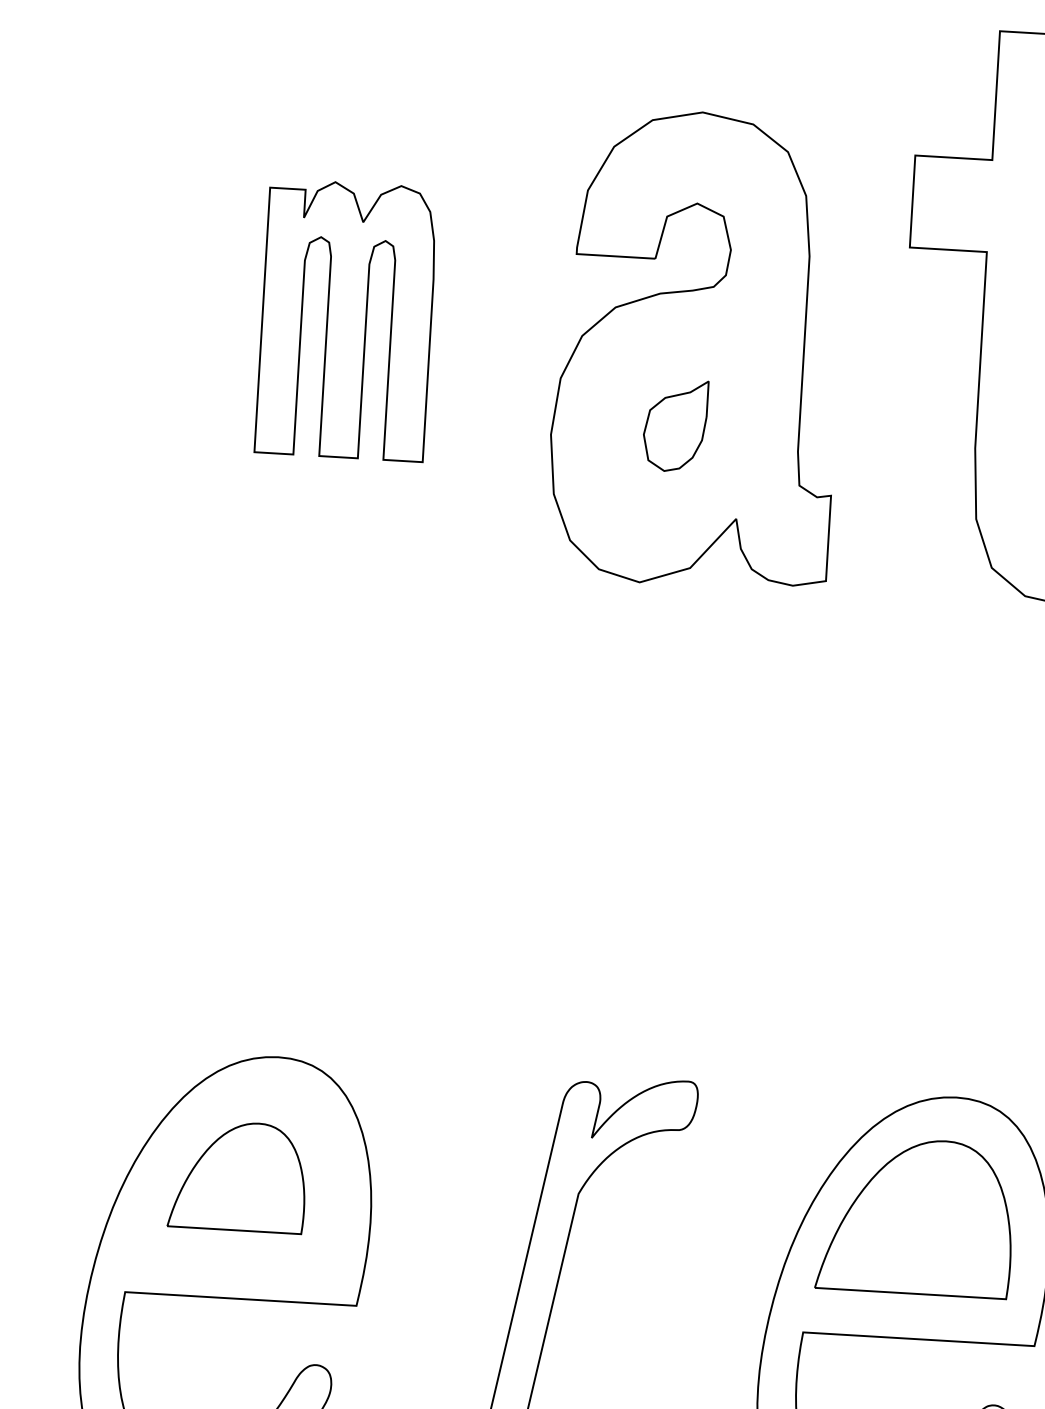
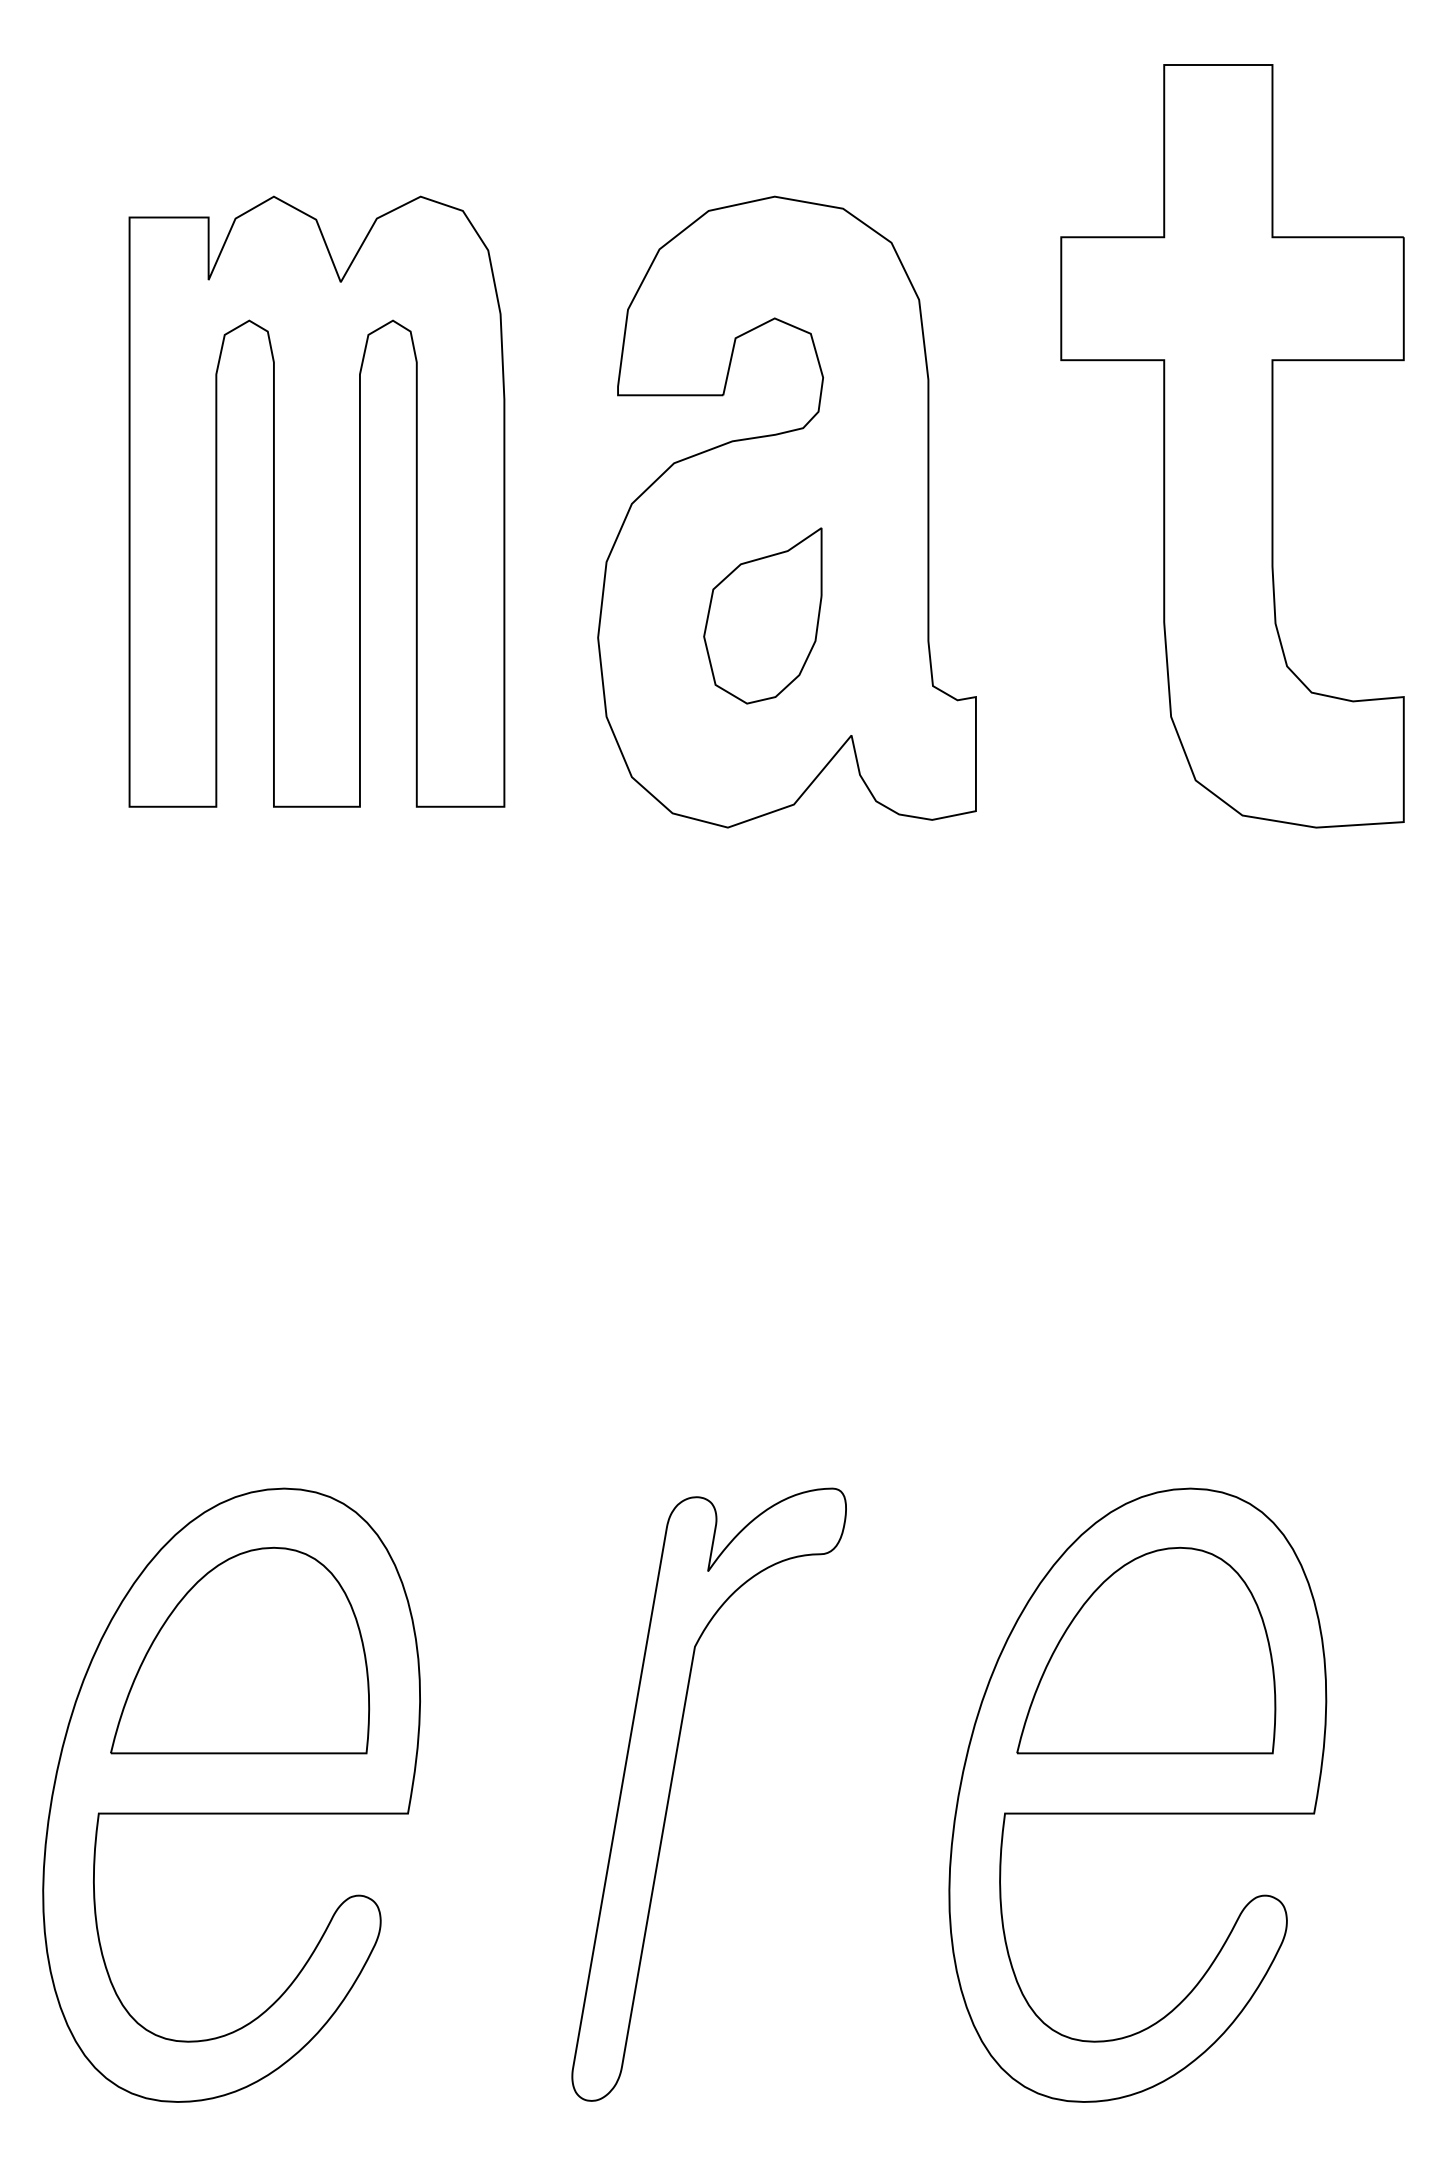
part: (346, 320) -> (316, 501), size x1.67
part: (674, 425) -> (762, 615), size x1.43
part: (238, 1176) -> (240, 1650), size x1.43

